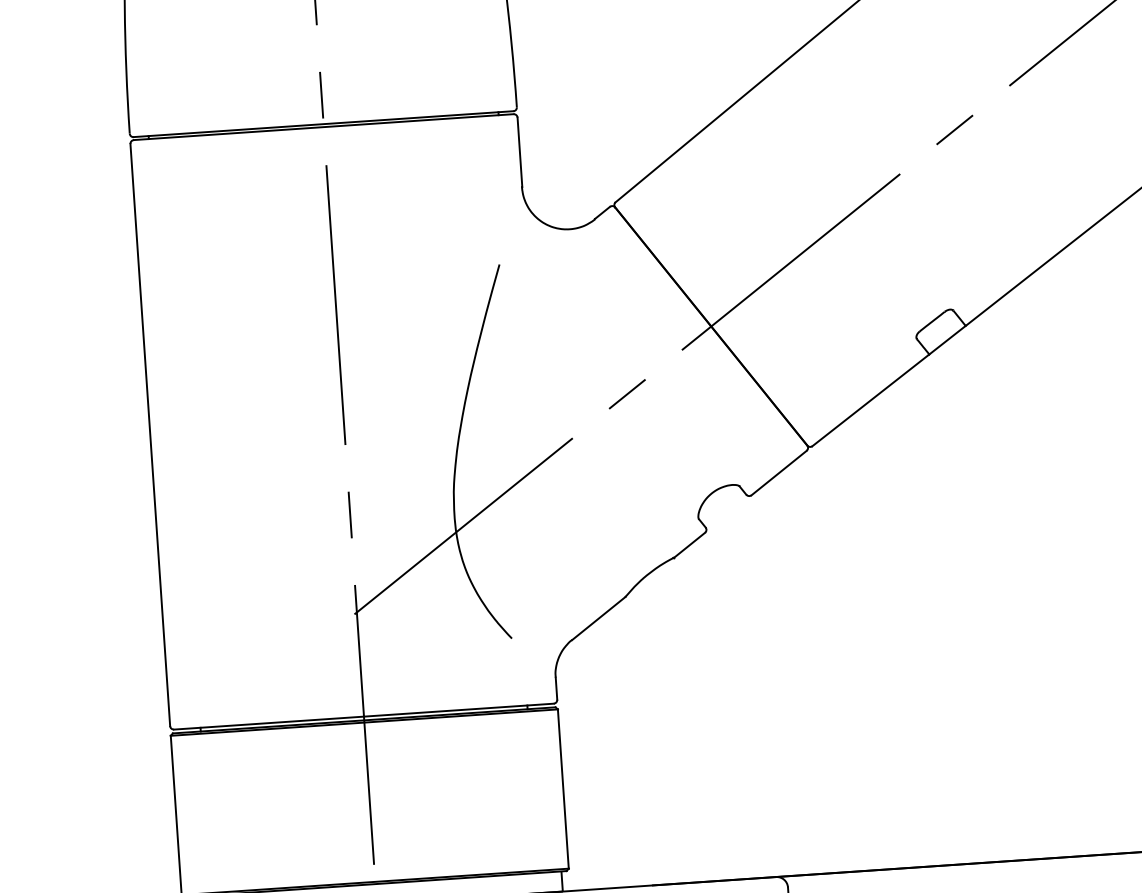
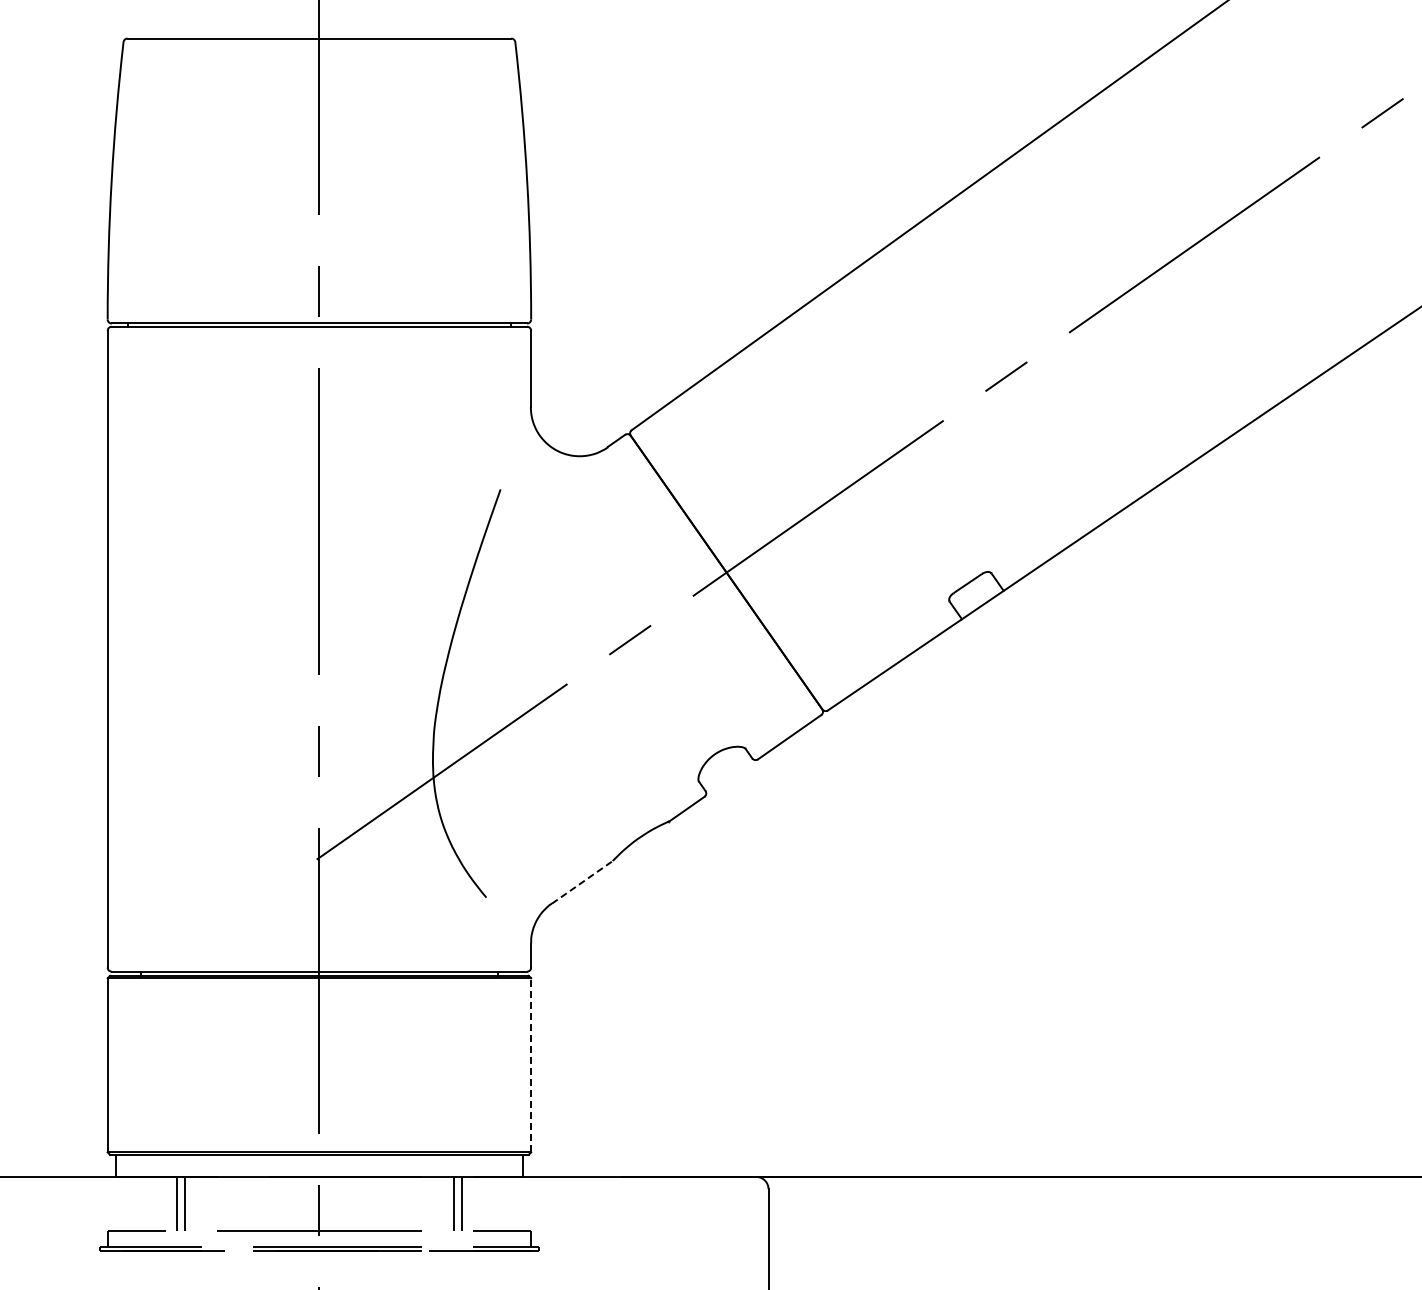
line: (599, 617) -> (583, 881), solid -> dashed
line: (563, 788) -> (531, 1064), solid -> dashed

